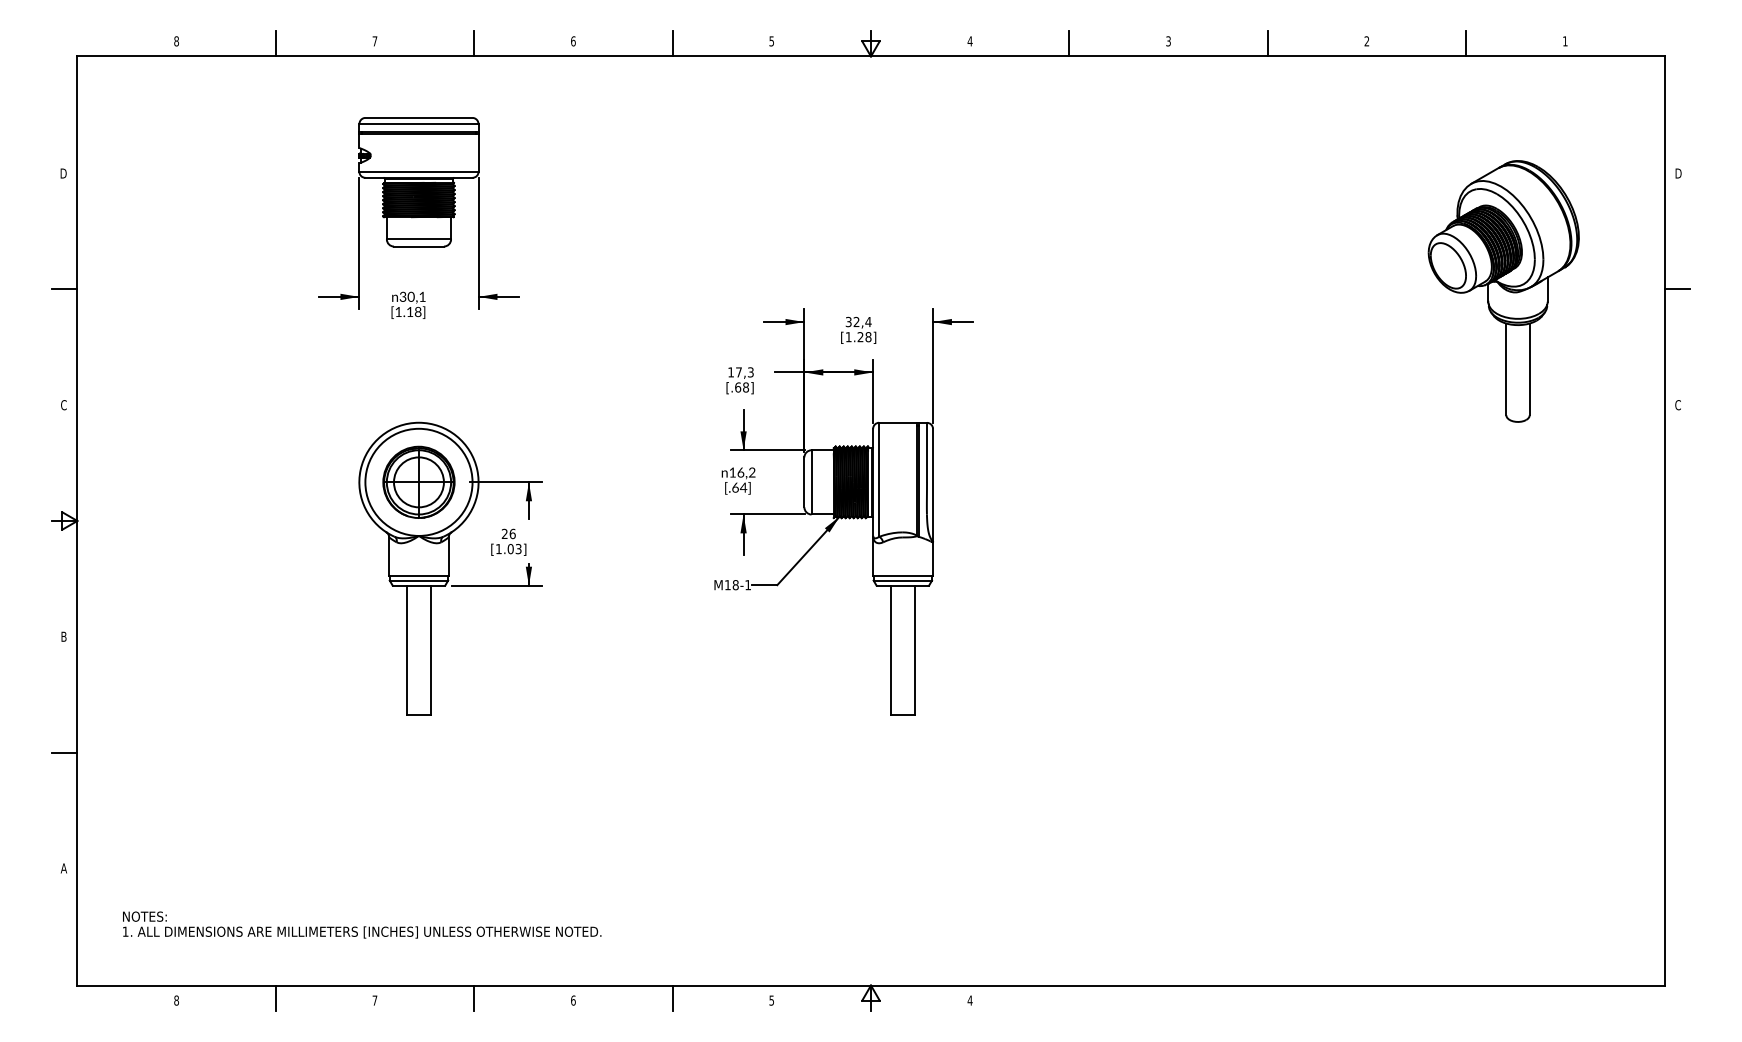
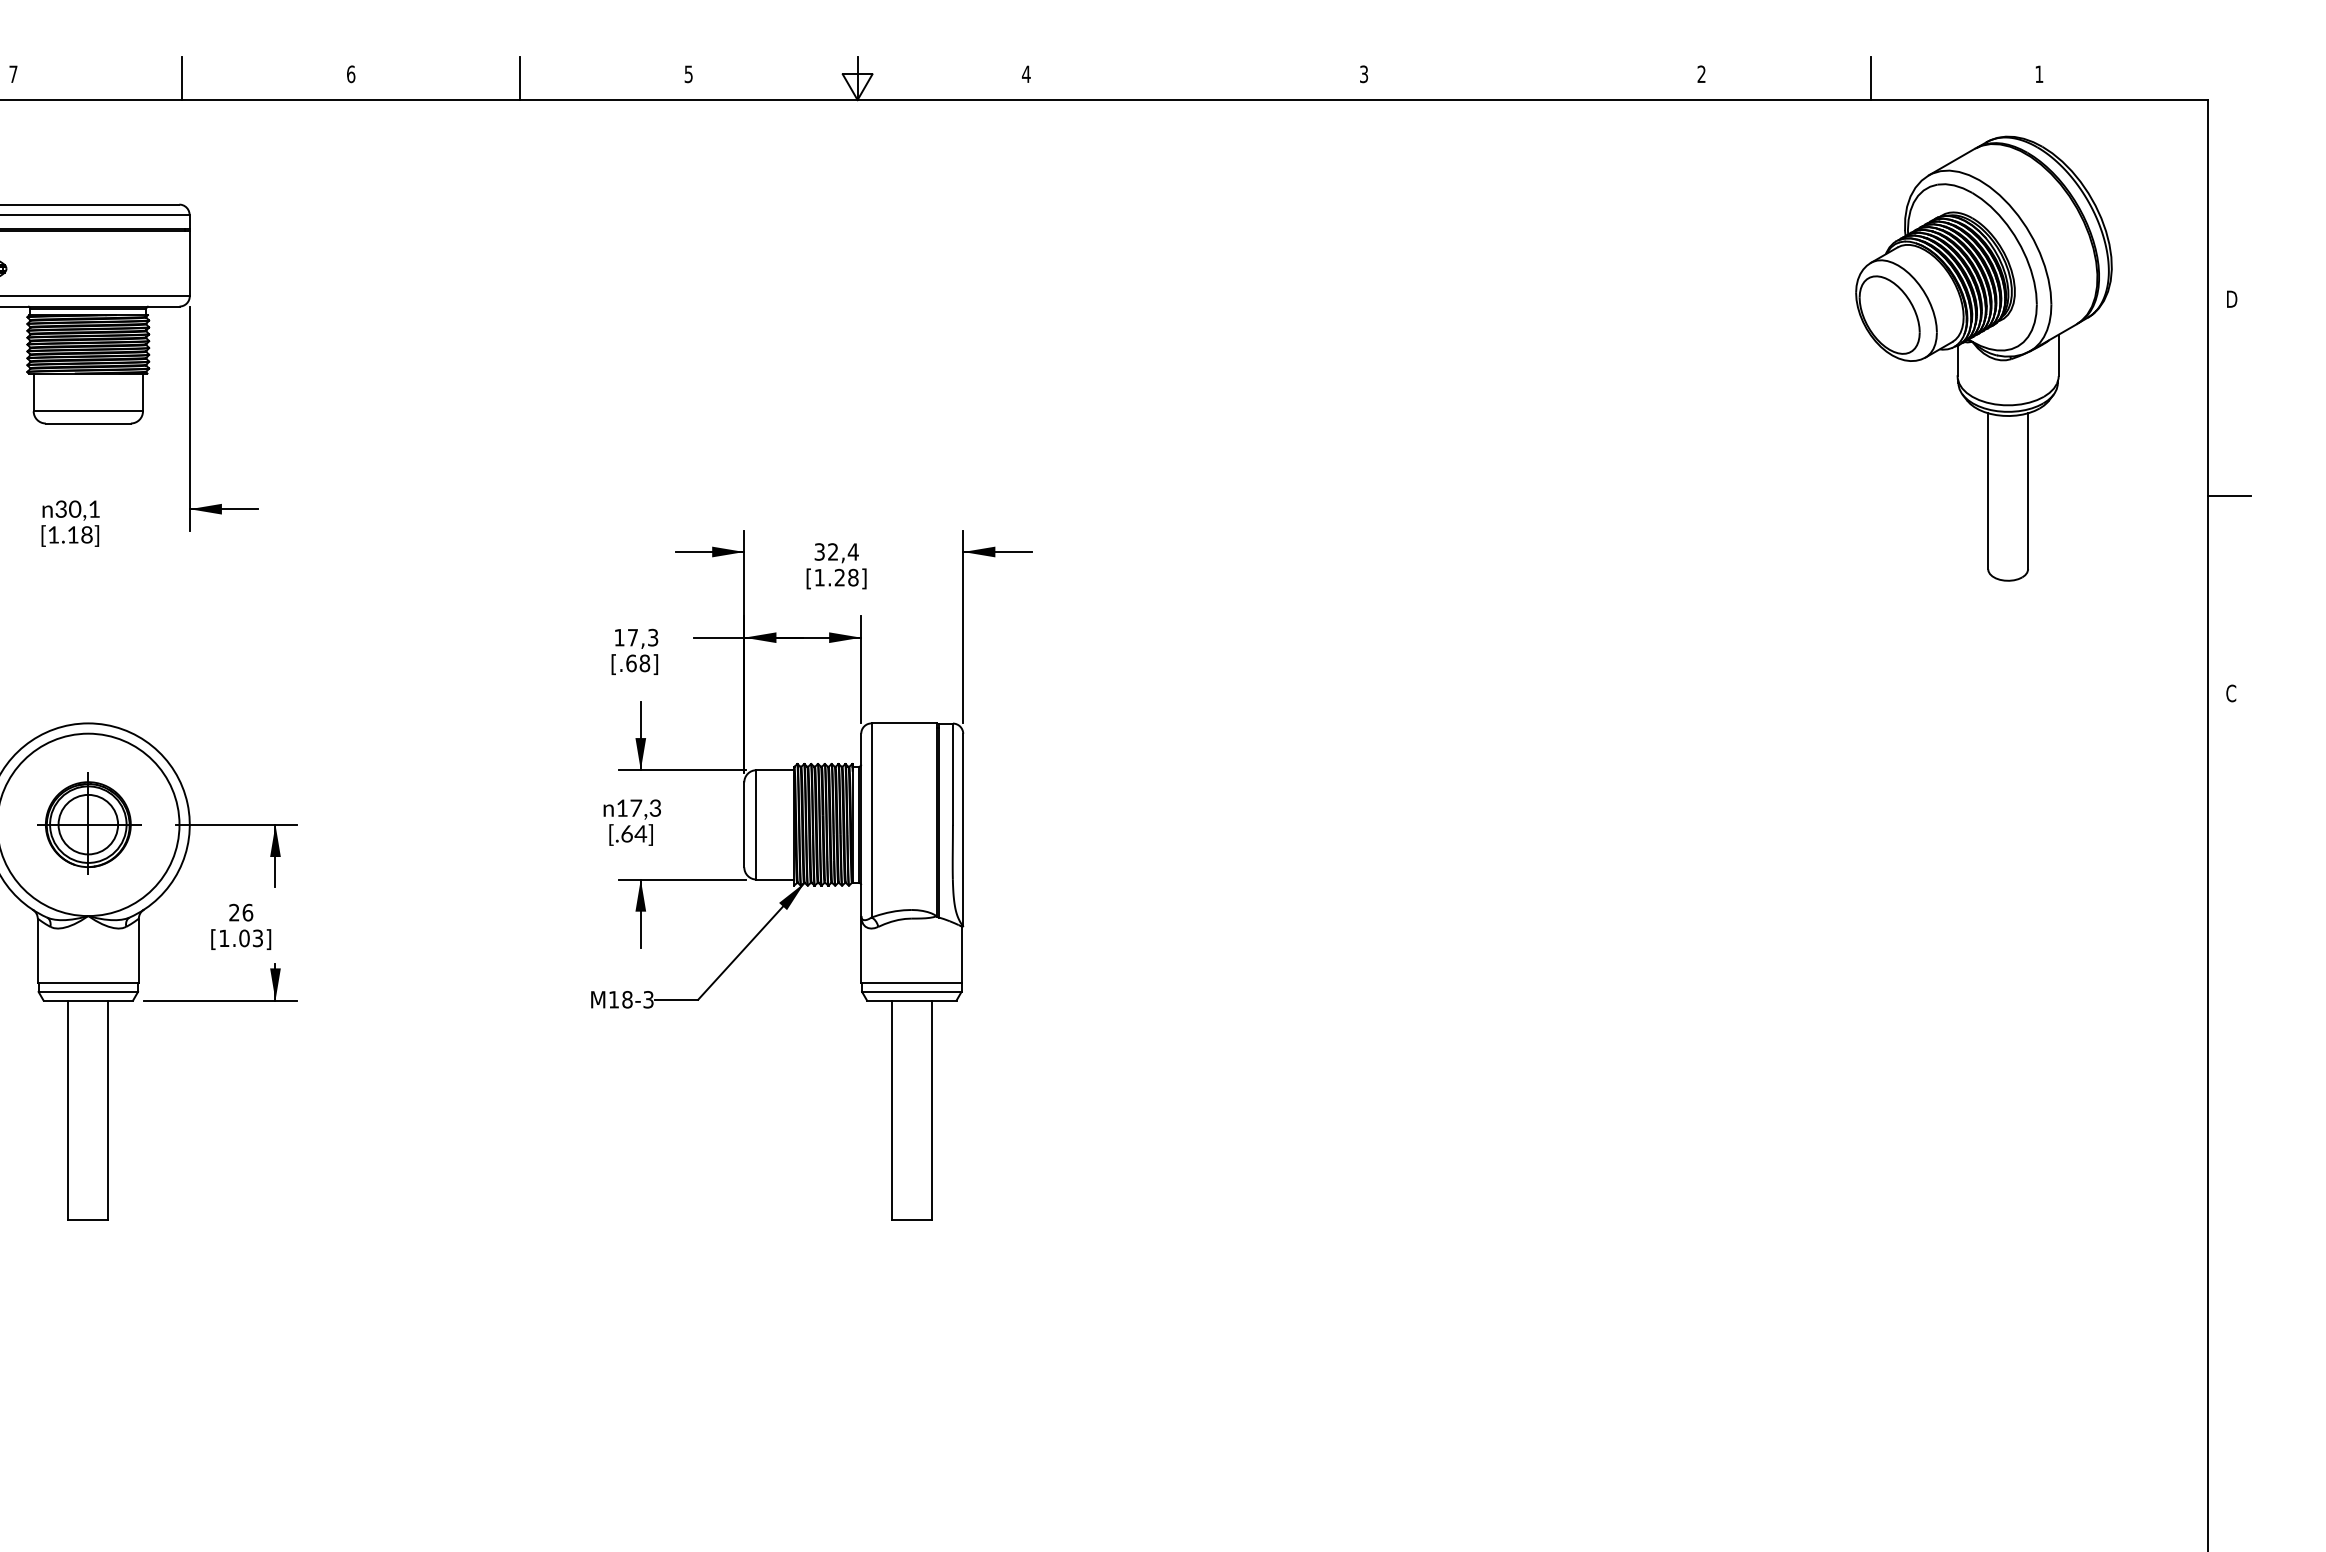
line: (1069, 43) -> (1195, 77), removed
line: (1267, 43) -> (1532, 77), removed
part: (1503, 291) -> (1983, 358), moved
text: (746, 472) -> (645, 808), 16,2 -> 17,3
part: (418, 481) -> (87, 823), size x0.7
text: (748, 585) -> (649, 1000), M18-1 -> M18-3

